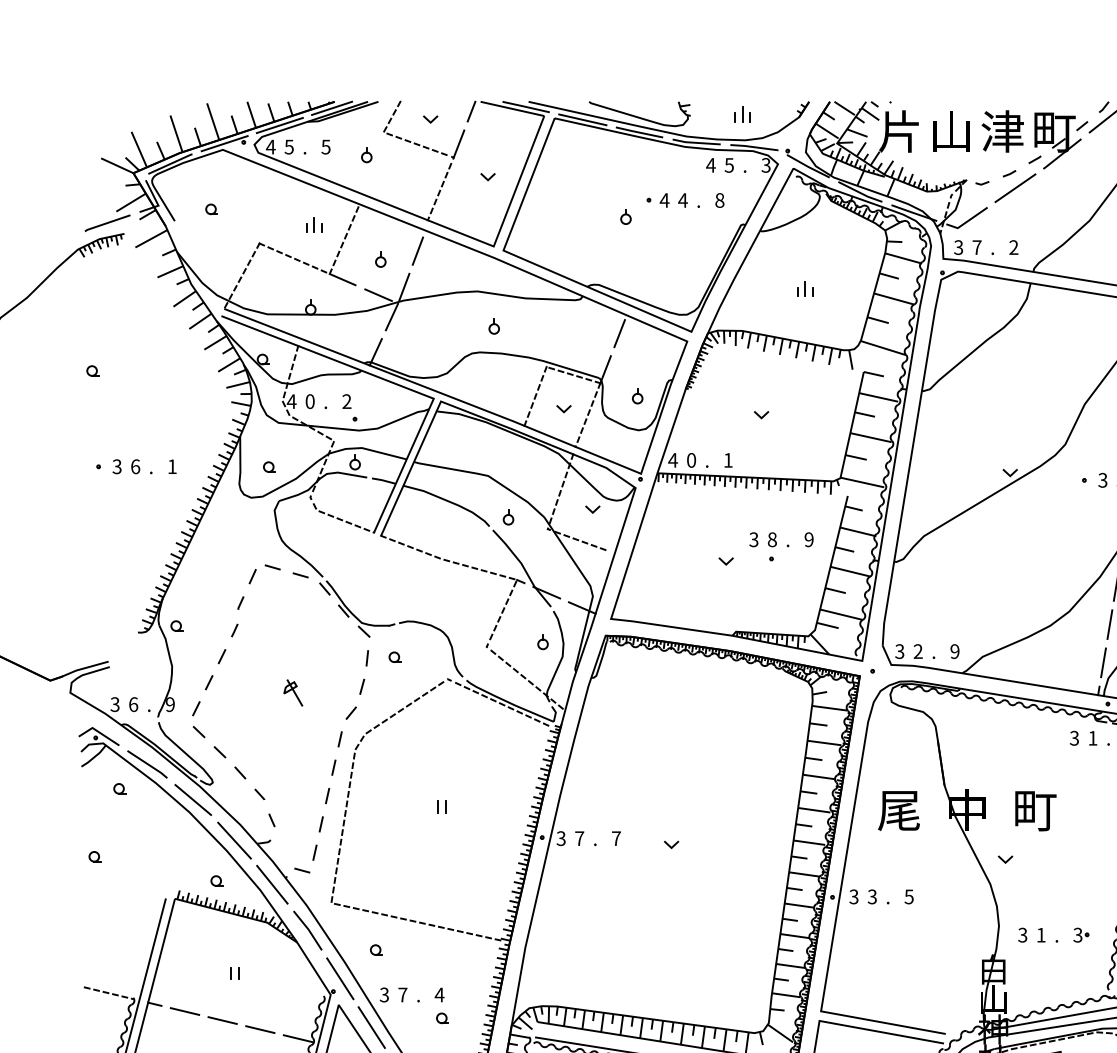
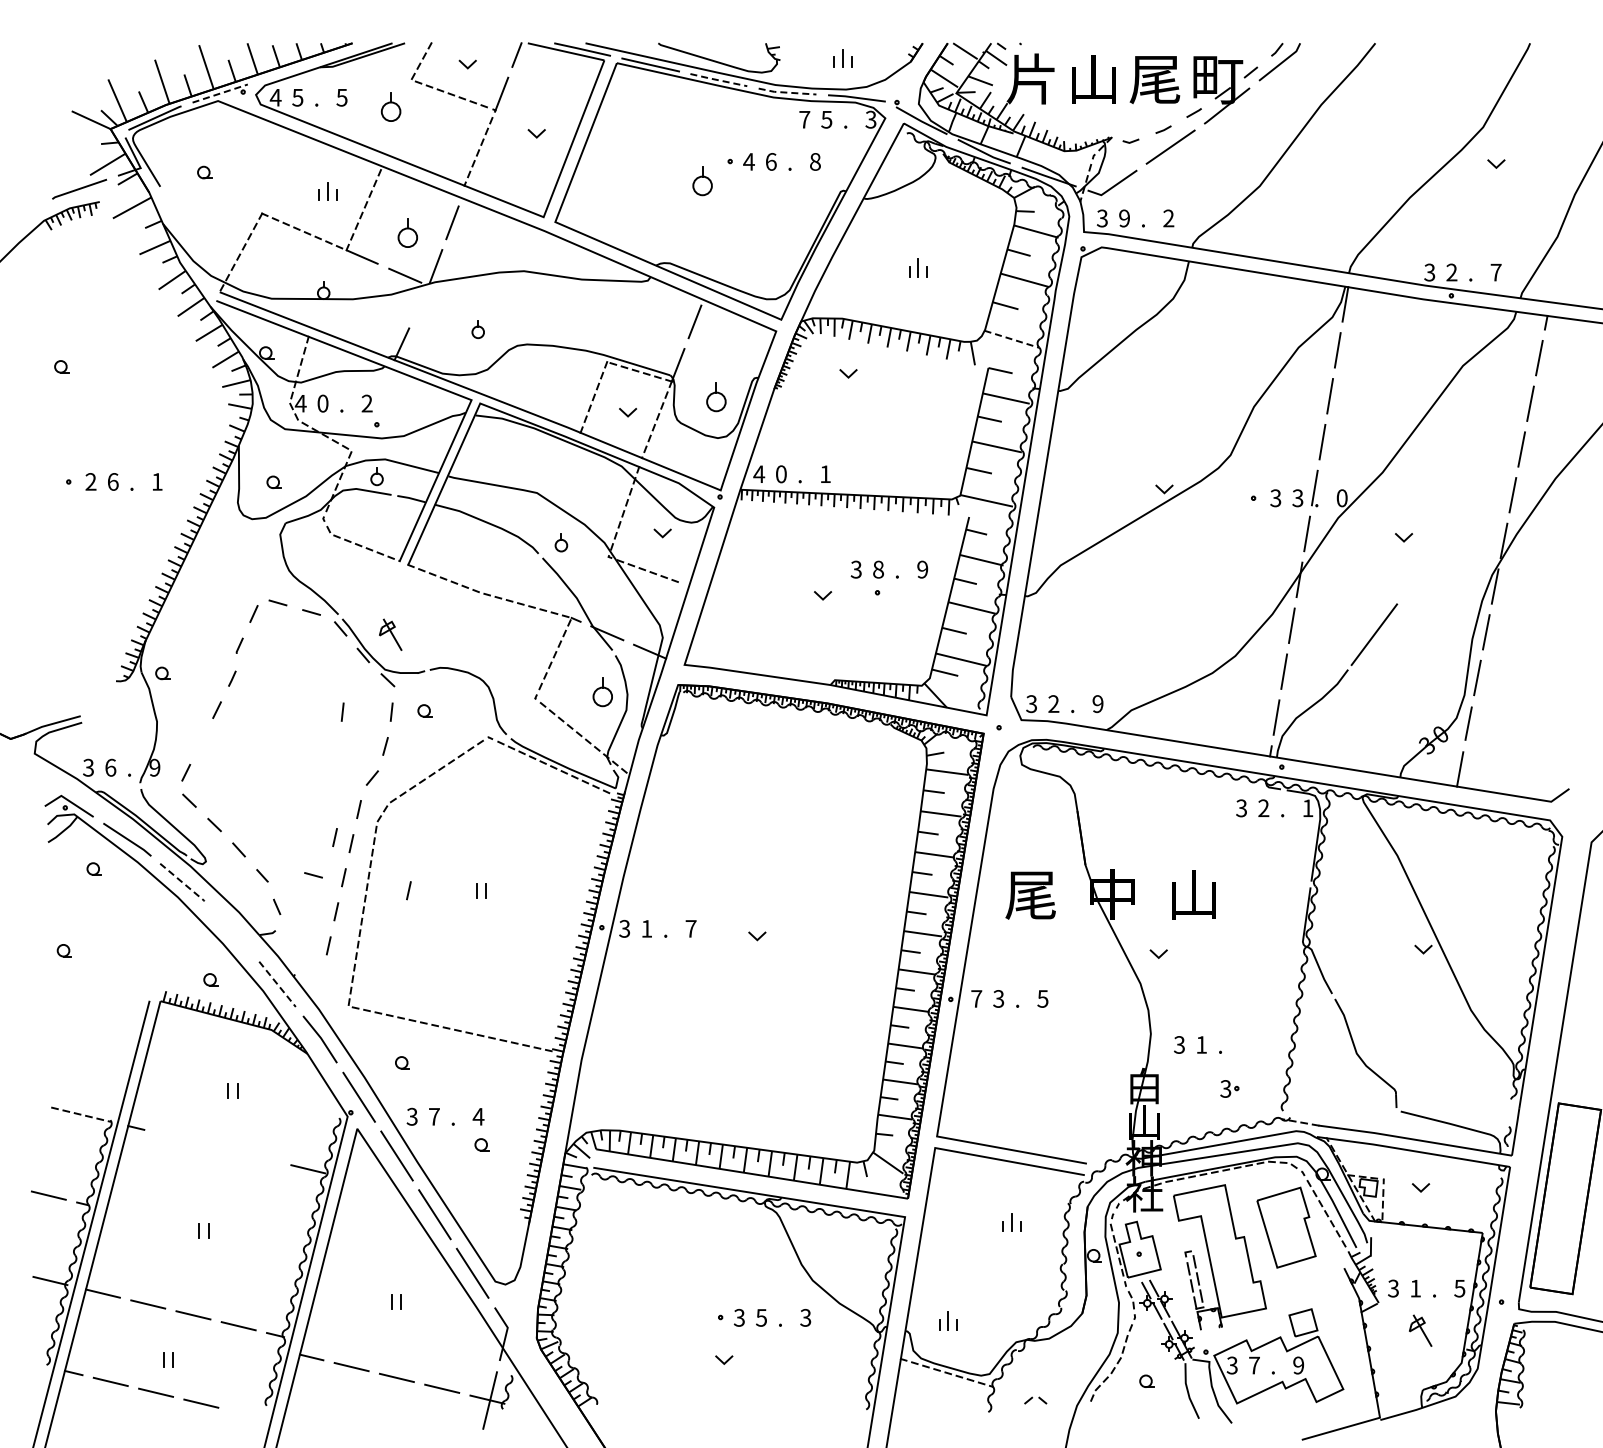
line: (332, 108) -> (349, 51), removed
line: (279, 125) -> (286, 71), removed
text: (1001, 131) -> (1154, 78), 津 -> 尾
line: (639, 132) -> (718, 80), solid -> dashed
line: (695, 142) -> (786, 92), solid -> dashed
line: (224, 143) -> (220, 93), solid -> dashed
part: (366, 155) -> (390, 107), size x1.6
text: (710, 165) -> (804, 119), 4 -> 7
text: (683, 200) -> (771, 161), 4 -> 6
part: (625, 216) -> (702, 181), size x1.6
text: (977, 247) -> (1124, 218), 7 -> 9
part: (380, 259) -> (407, 232), size x1.6
line: (392, 316) -> (421, 301), removed
part: (493, 326) -> (477, 329), moved
line: (883, 348) -> (1011, 339), solid -> dashed
part: (637, 395) -> (716, 396), size x1.6
line: (759, 415) -> (846, 374), moved
text: (116, 466) -> (90, 481), 3 -> 2
part: (542, 641) -> (602, 692), size x1.6
line: (326, 657) -> (342, 711), added
line: (209, 682) -> (201, 741), removed
part: (293, 692) -> (390, 634), moved
text: (1092, 737) -> (1263, 807), 1 -> 2
line: (319, 762) -> (334, 837), added
line: (194, 800) -> (183, 883), solid -> dashed
line: (381, 806) -> (408, 890), added
text: (1036, 810) -> (1195, 895), 町 -> 山
text: (579, 838) -> (646, 928), 7 -> 1
line: (234, 839) -> (231, 930), removed
line: (302, 870) -> (313, 875), moved
line: (272, 884) -> (277, 984), solid -> dashed
text: (853, 896) -> (976, 998), 3 -> 7
part: (1081, 934) -> (1229, 1088), moved
line: (184, 1011) -> (172, 1136), removed
line: (222, 1020) -> (217, 1147), removed
line: (260, 1029) -> (263, 1158), removed

